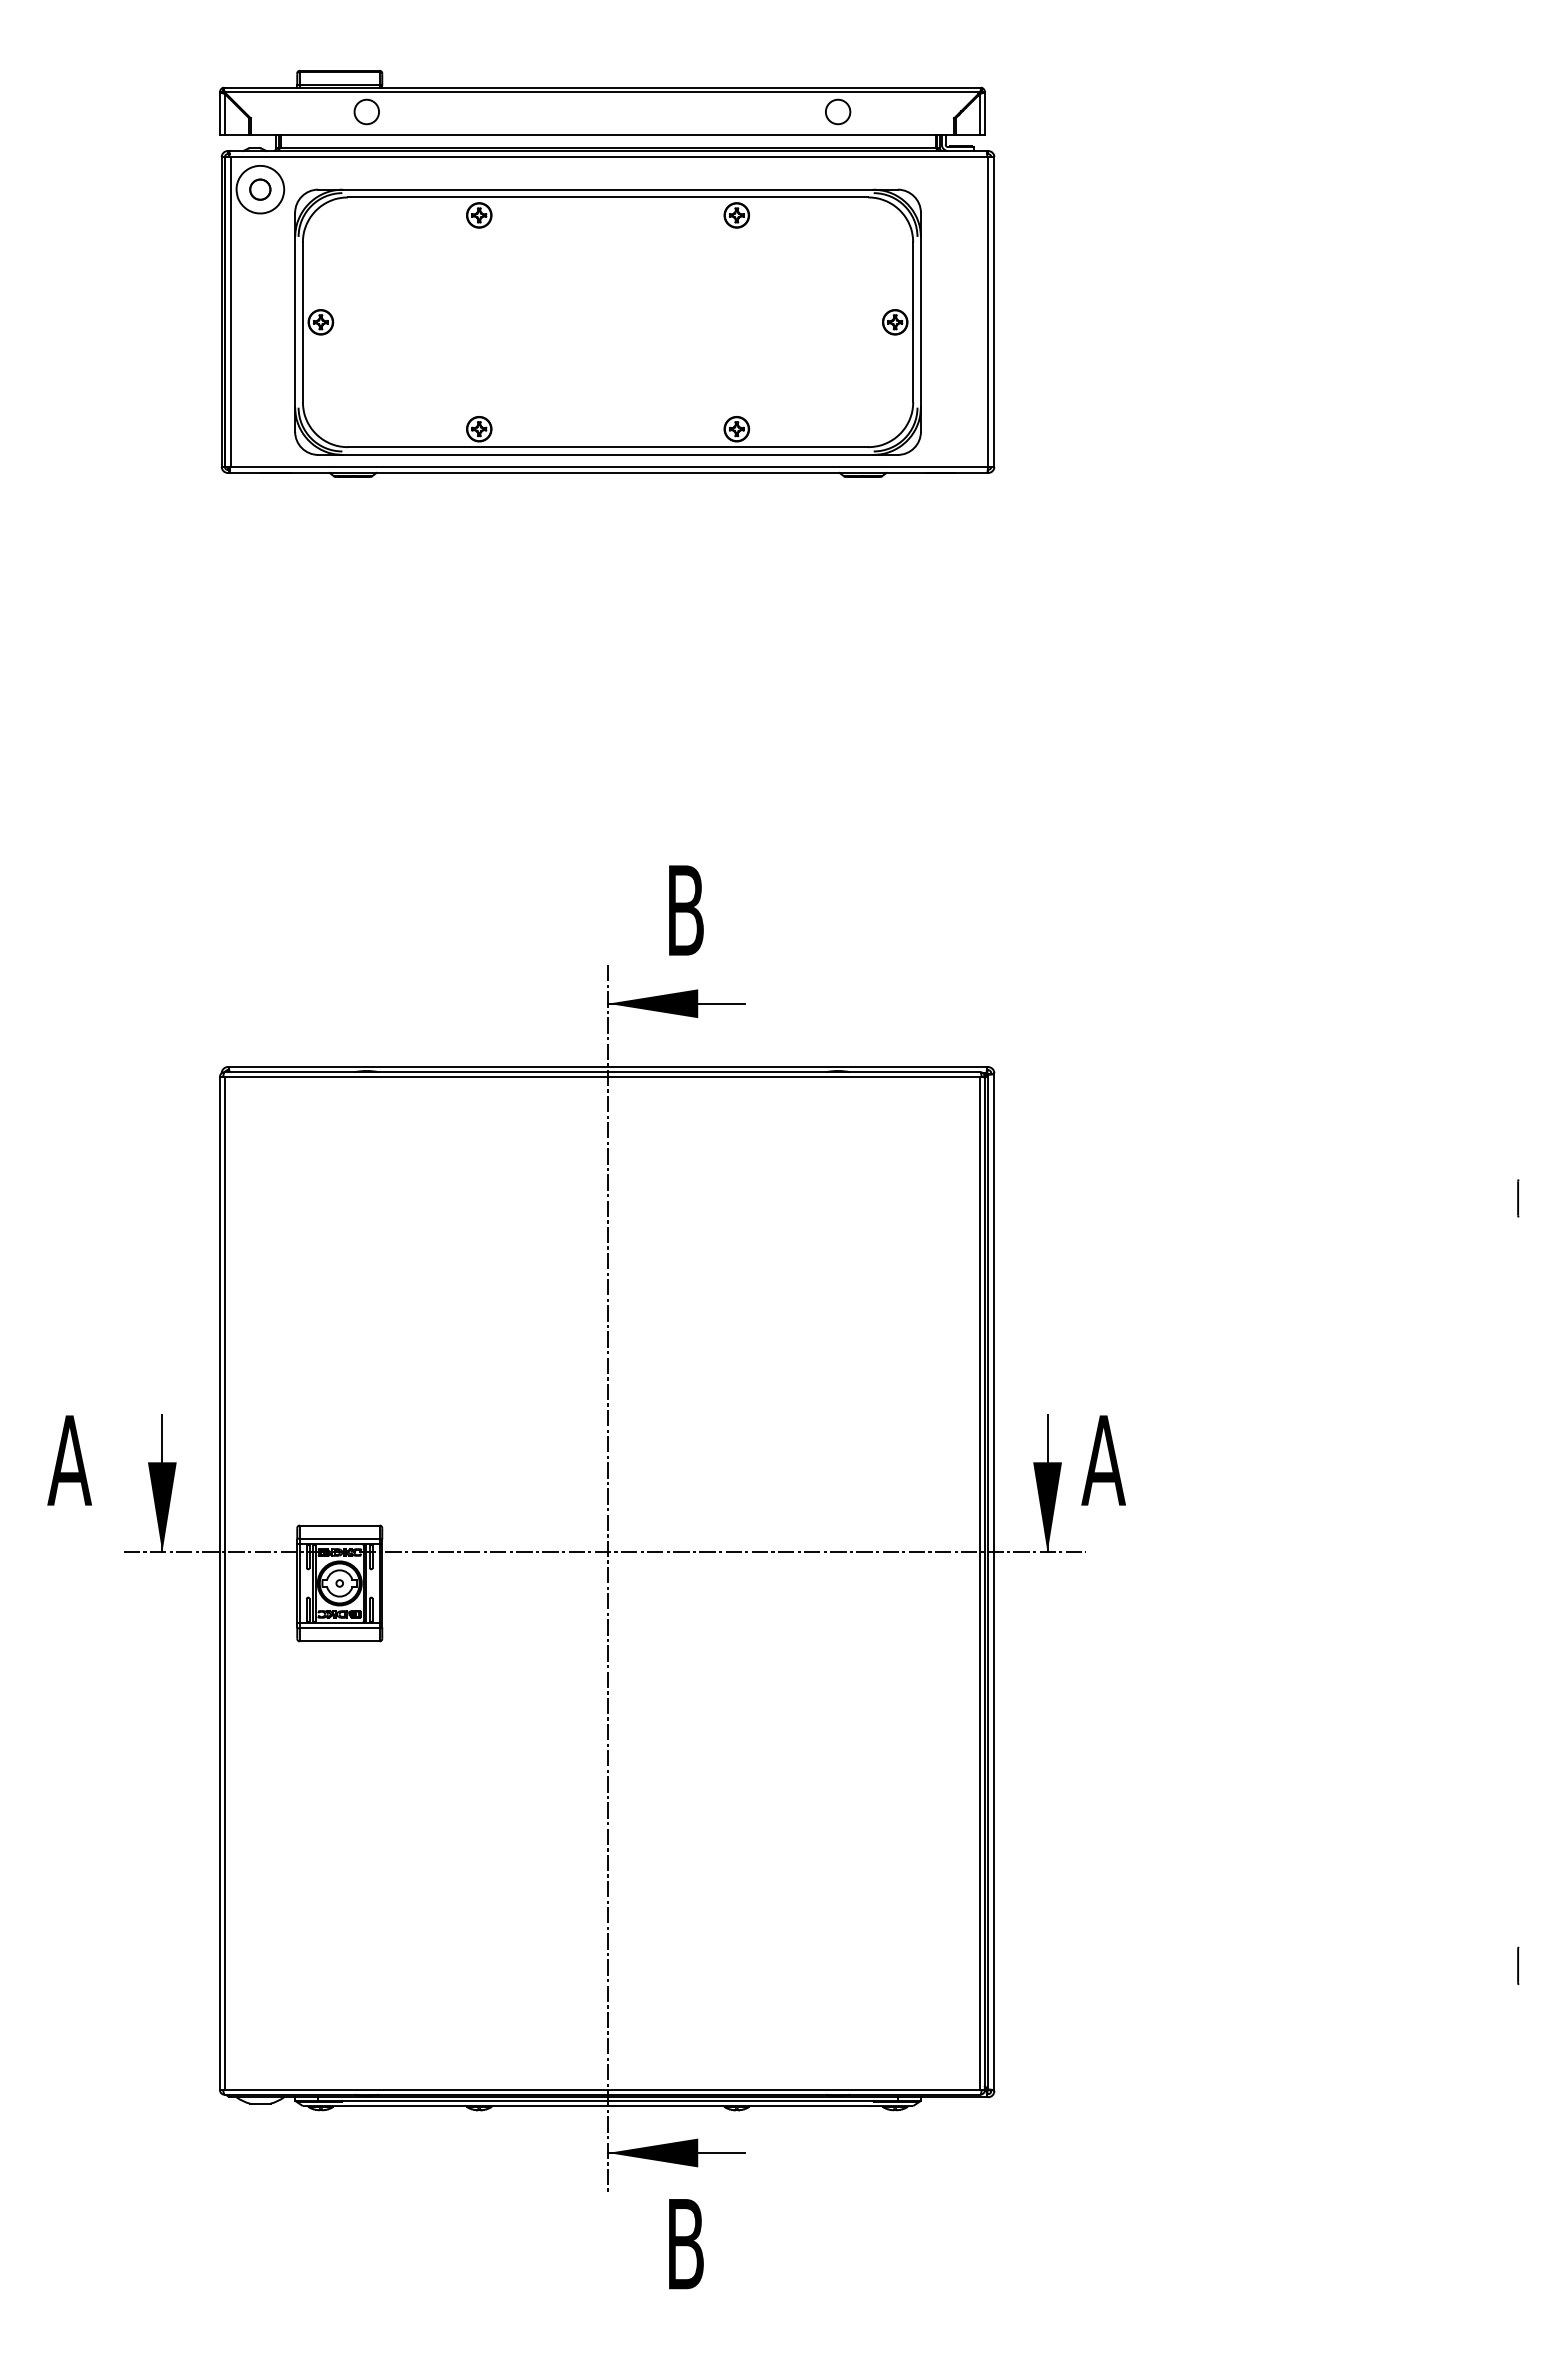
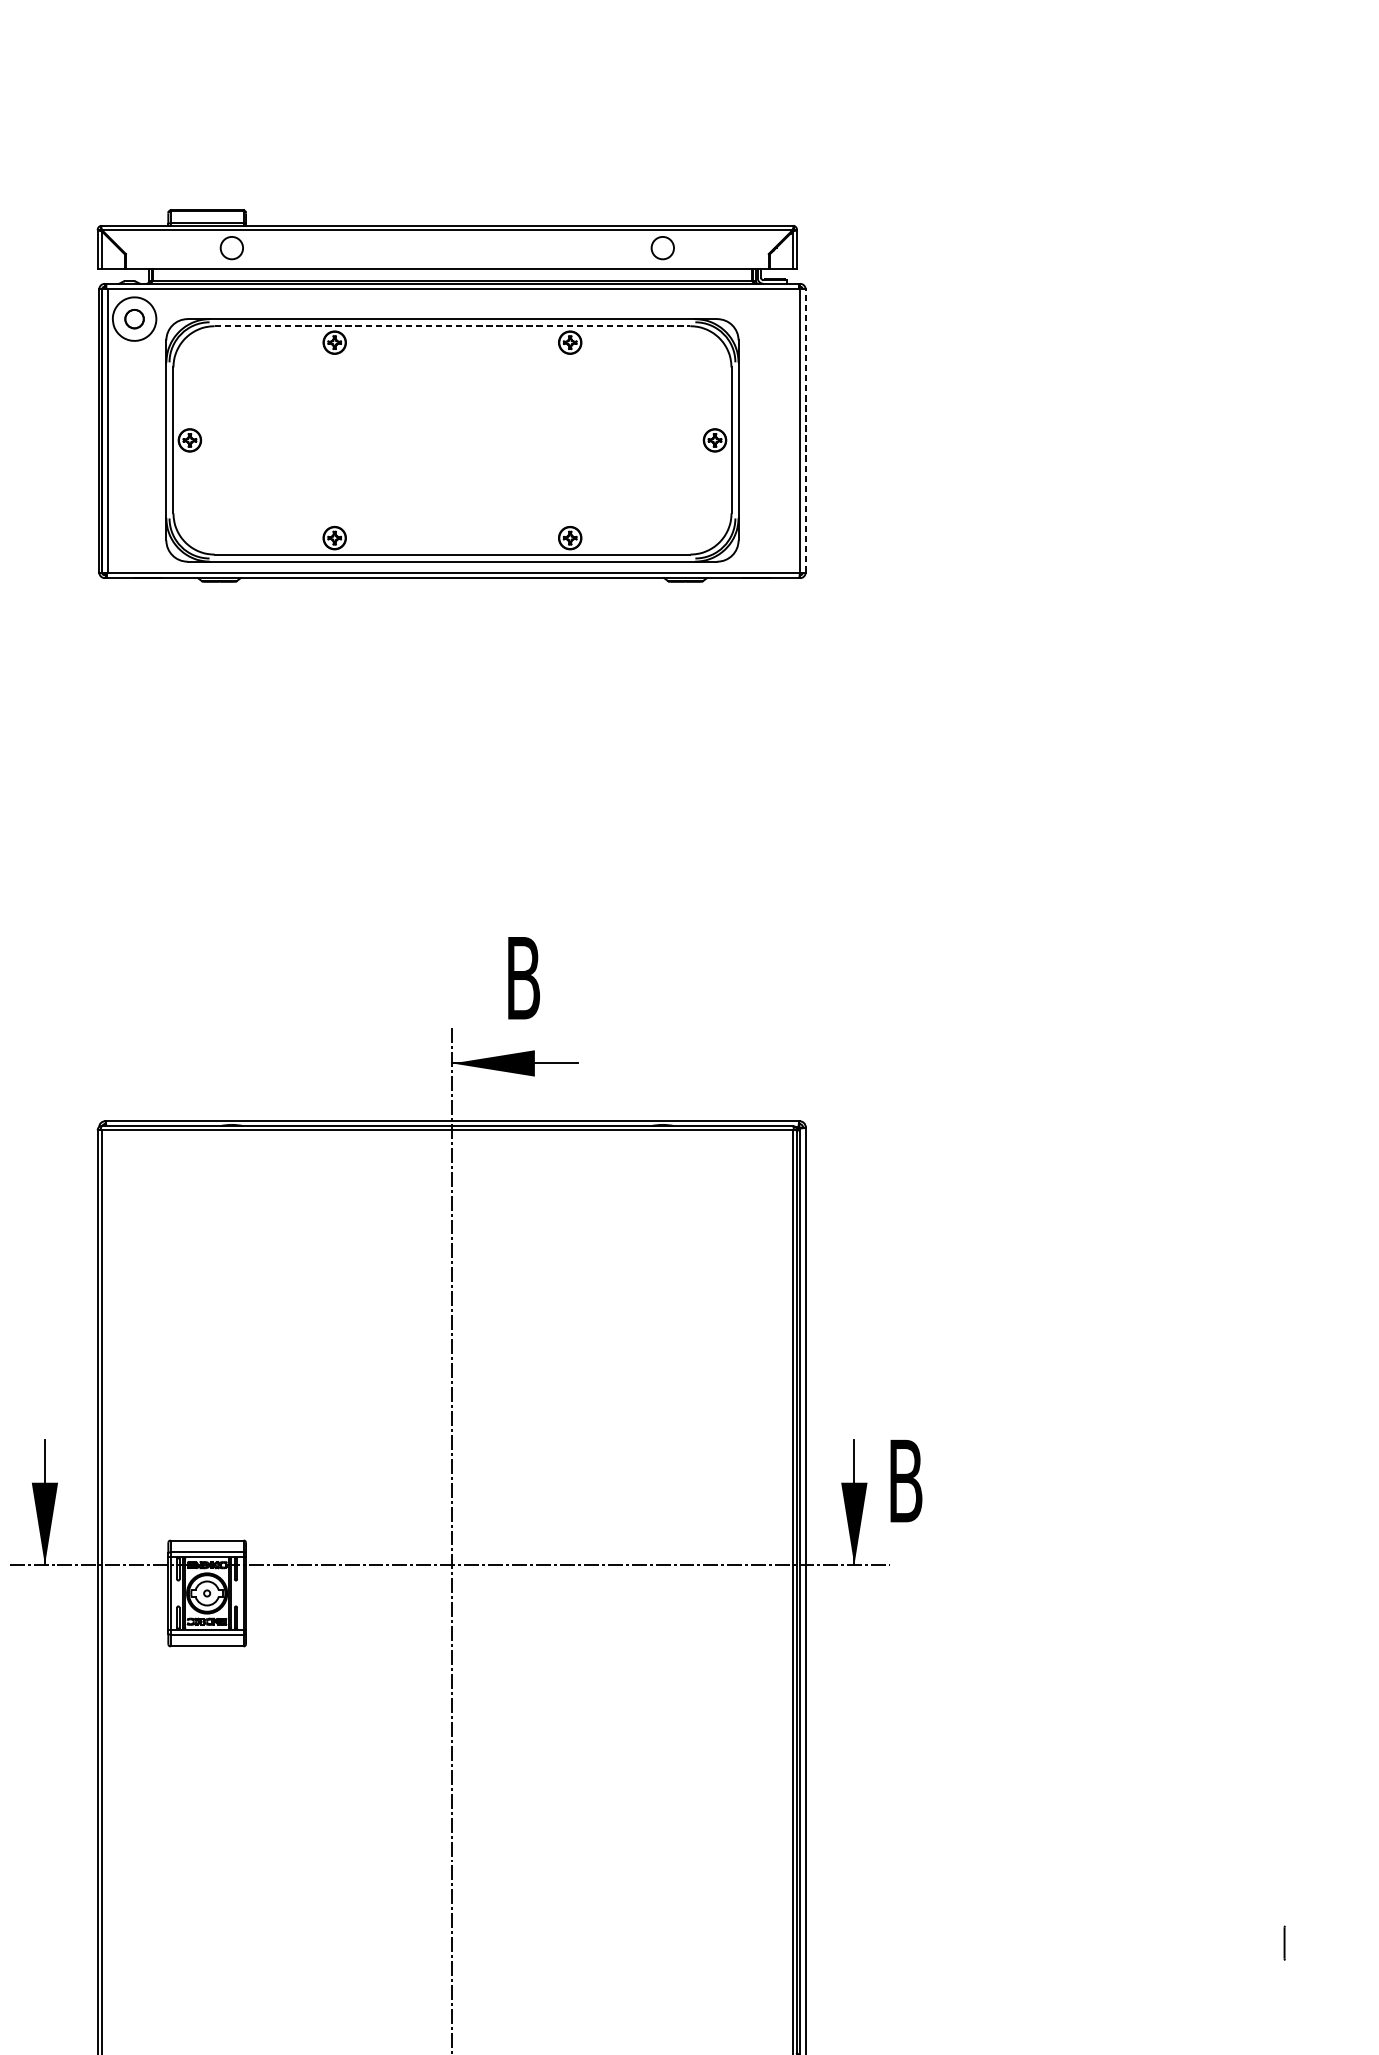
line: (608, 197) -> (452, 326), solid -> dashed
line: (994, 312) -> (805, 431), solid -> dashed
line: (1518, 1198) -> (1284, 1241), removed
text: (1103, 1460) -> (905, 1481), A -> B

